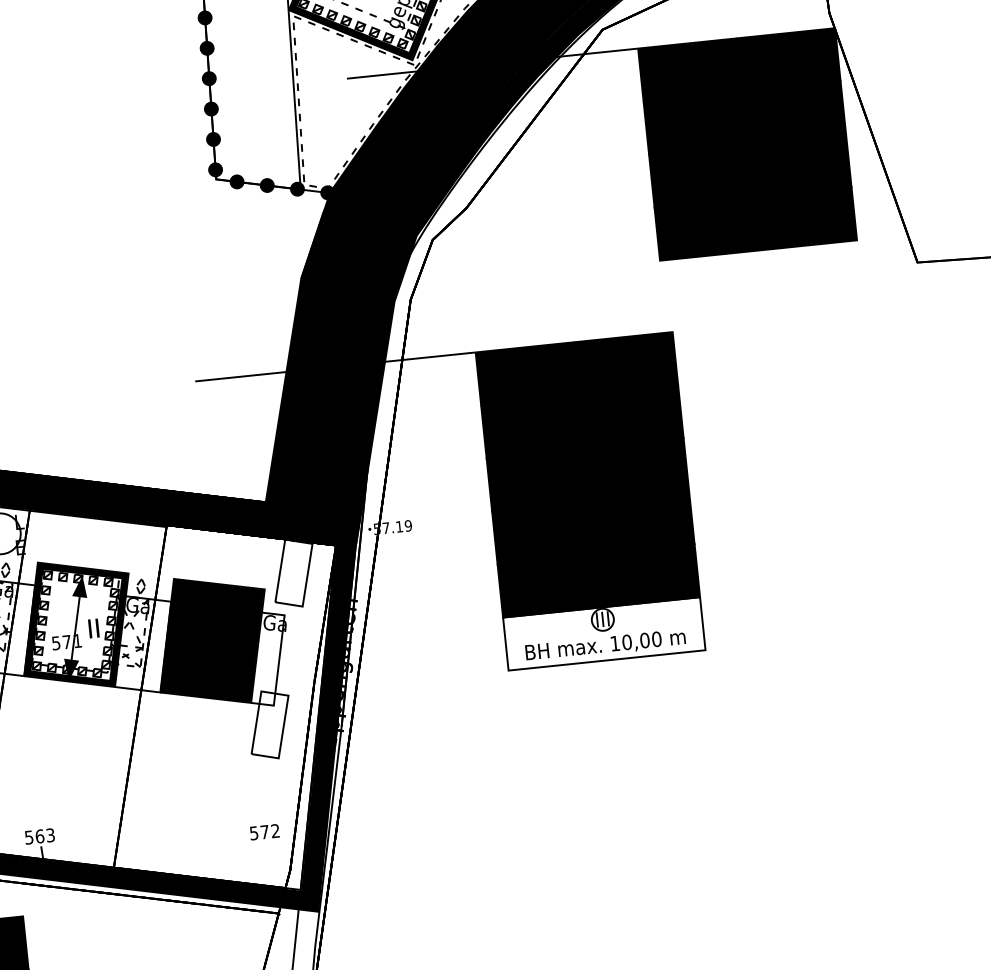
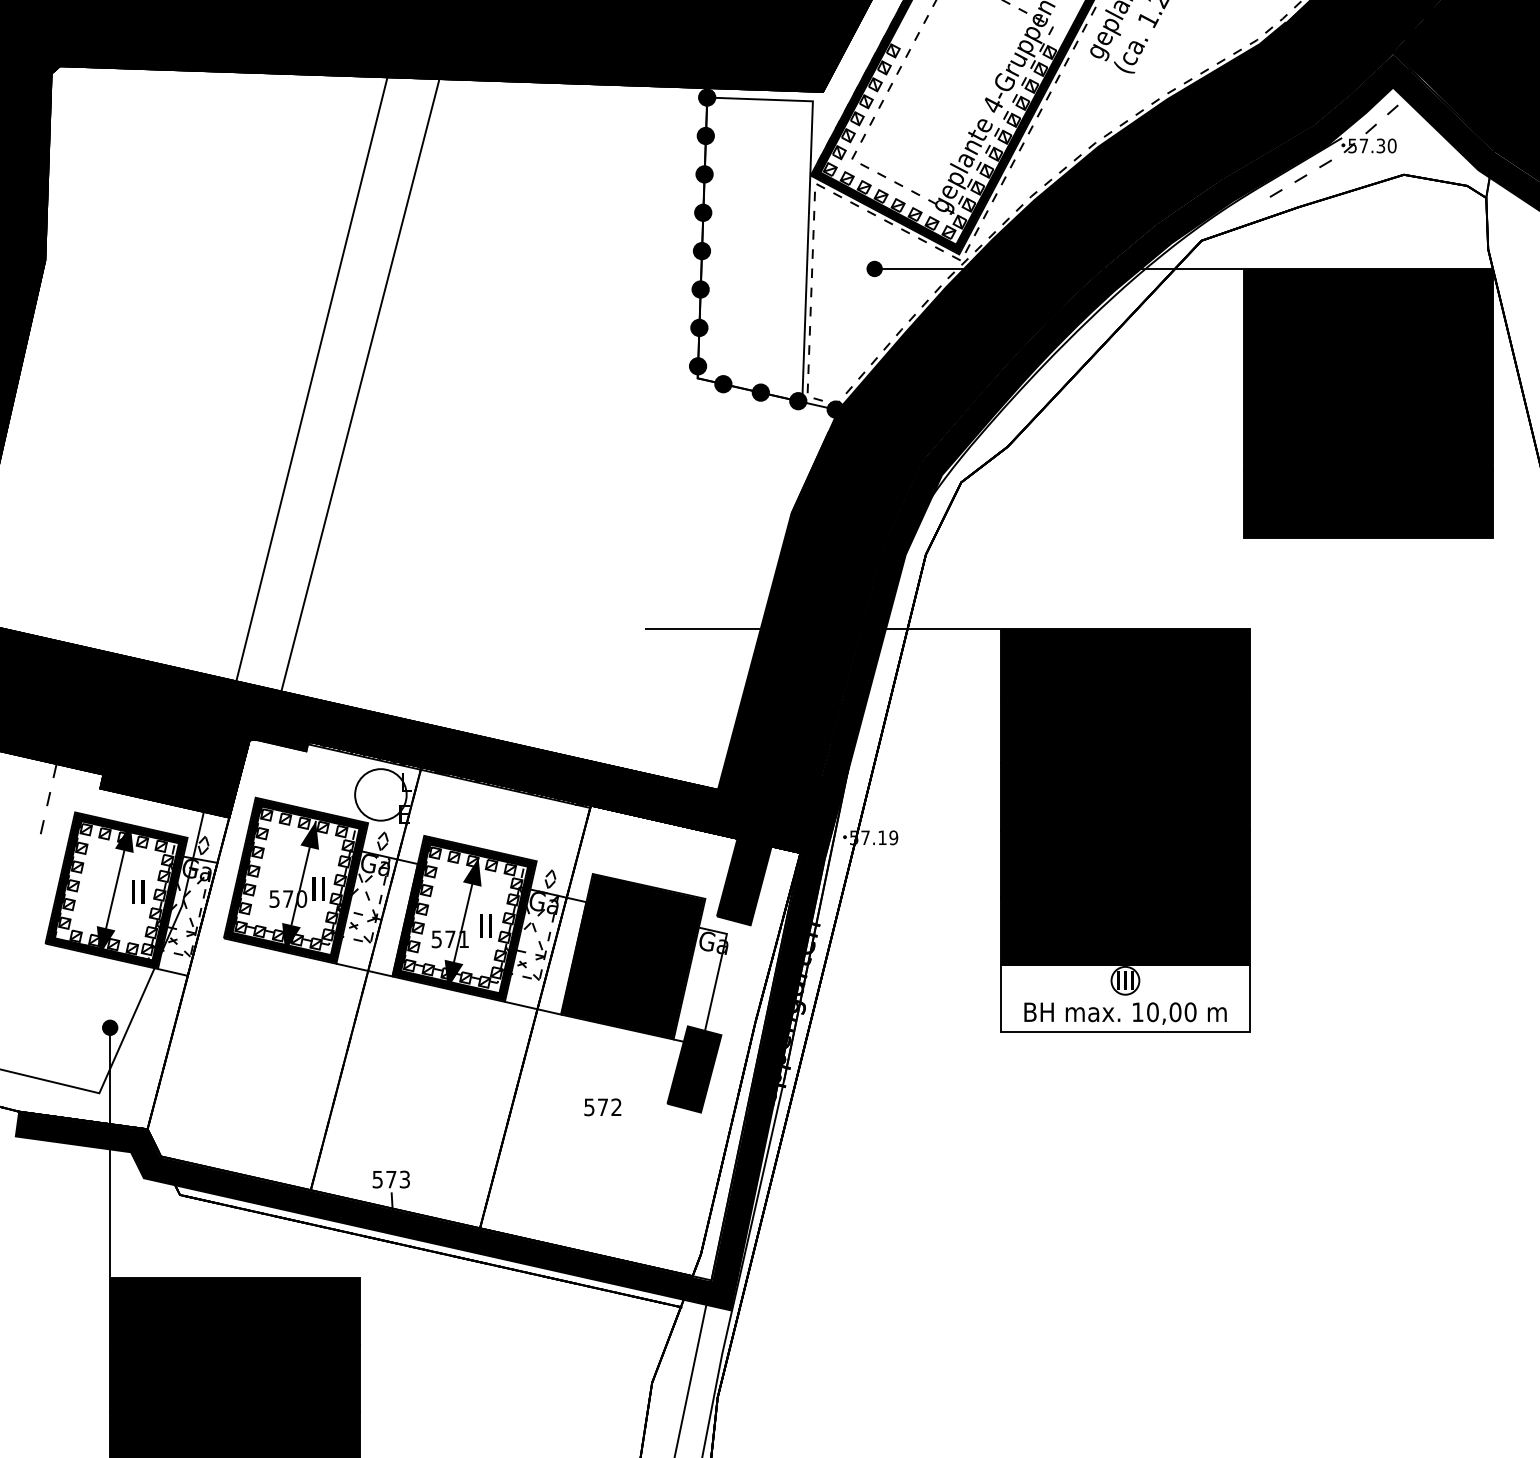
fill: (346, 78) -> (874, 268), added
fill: (293, 573) -> (743, 882), added
fill: (270, 724) -> (694, 1069), added
text: (264, 832) -> (602, 1107), moved
text: (40, 836) -> (391, 1179), 563 -> 573

